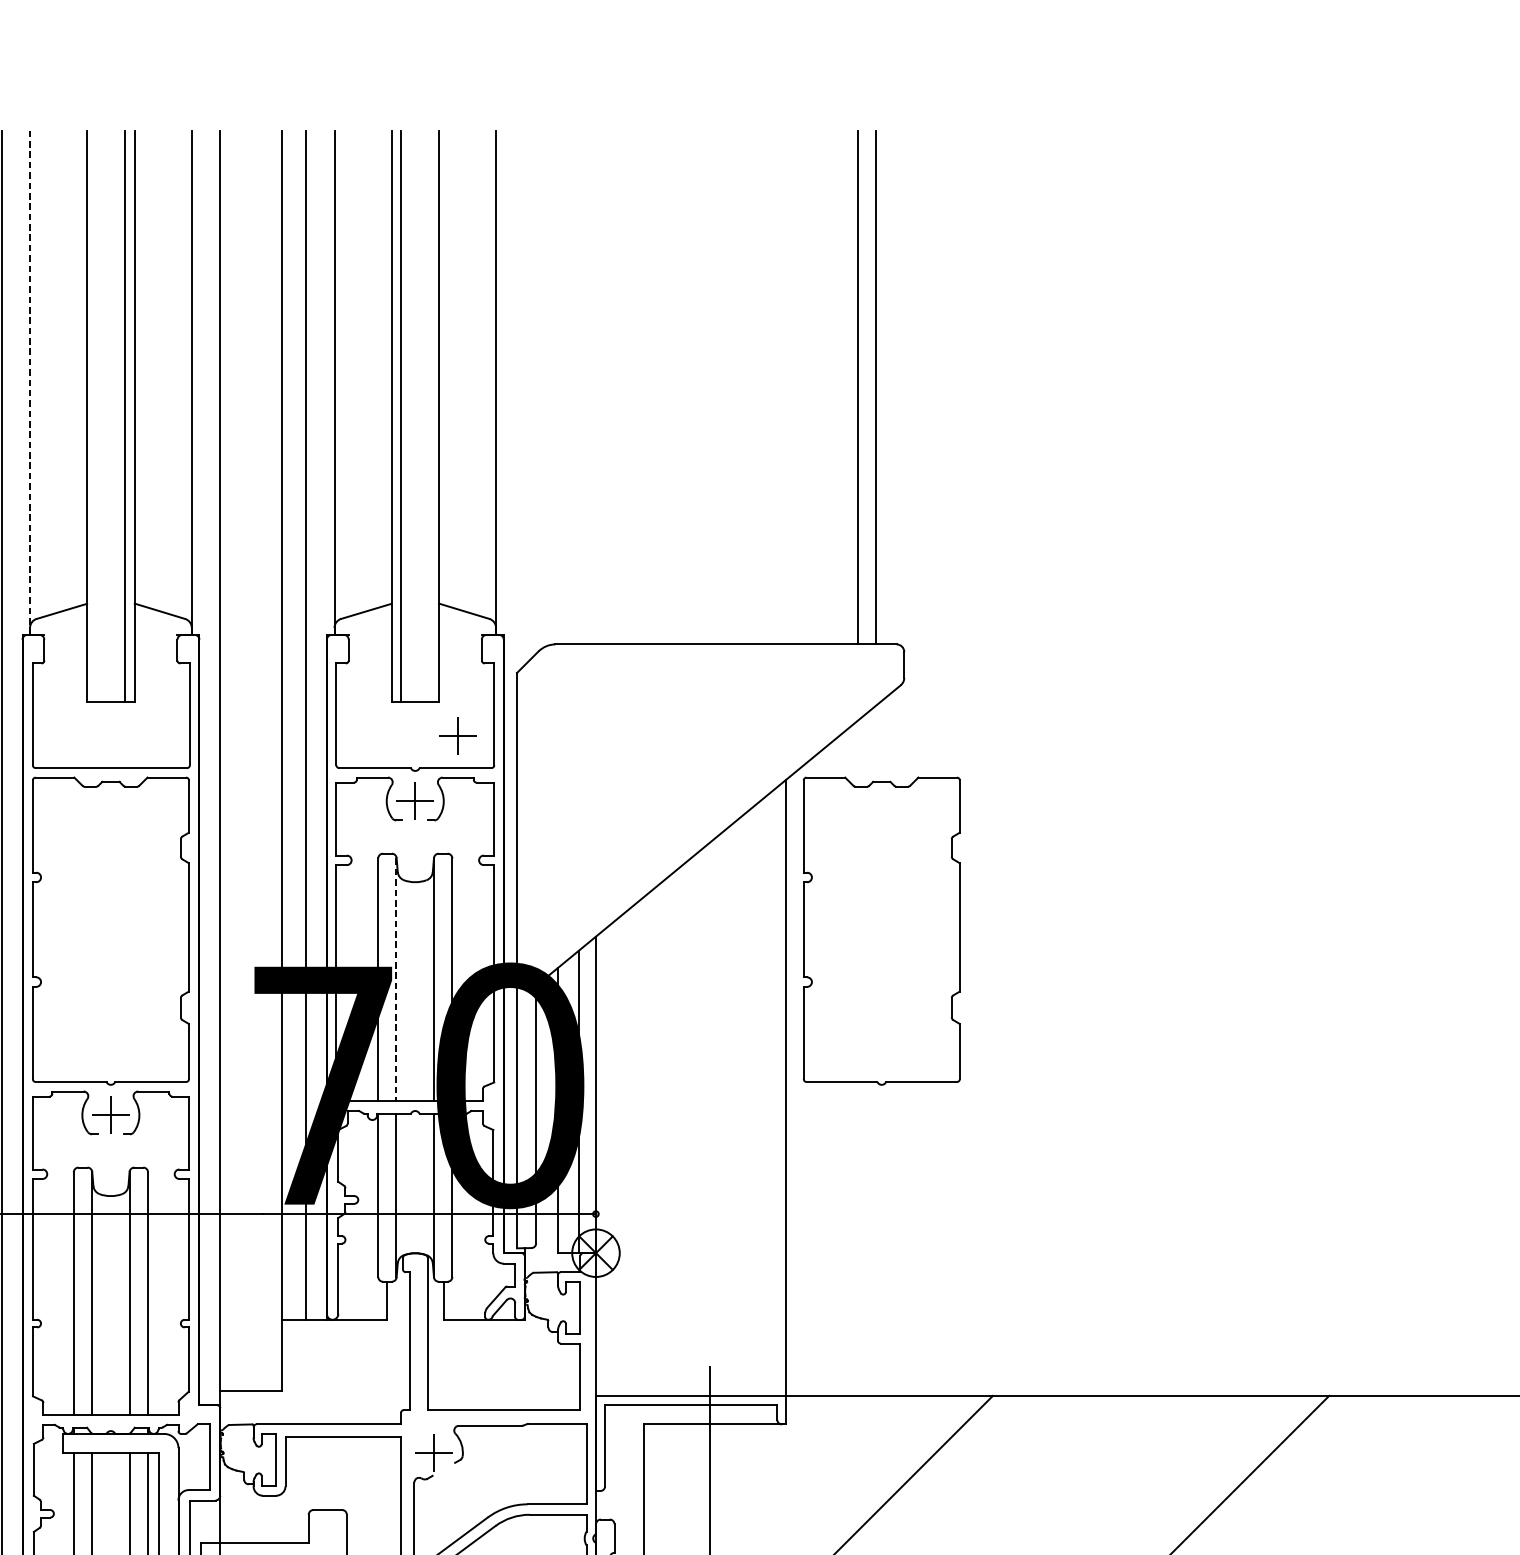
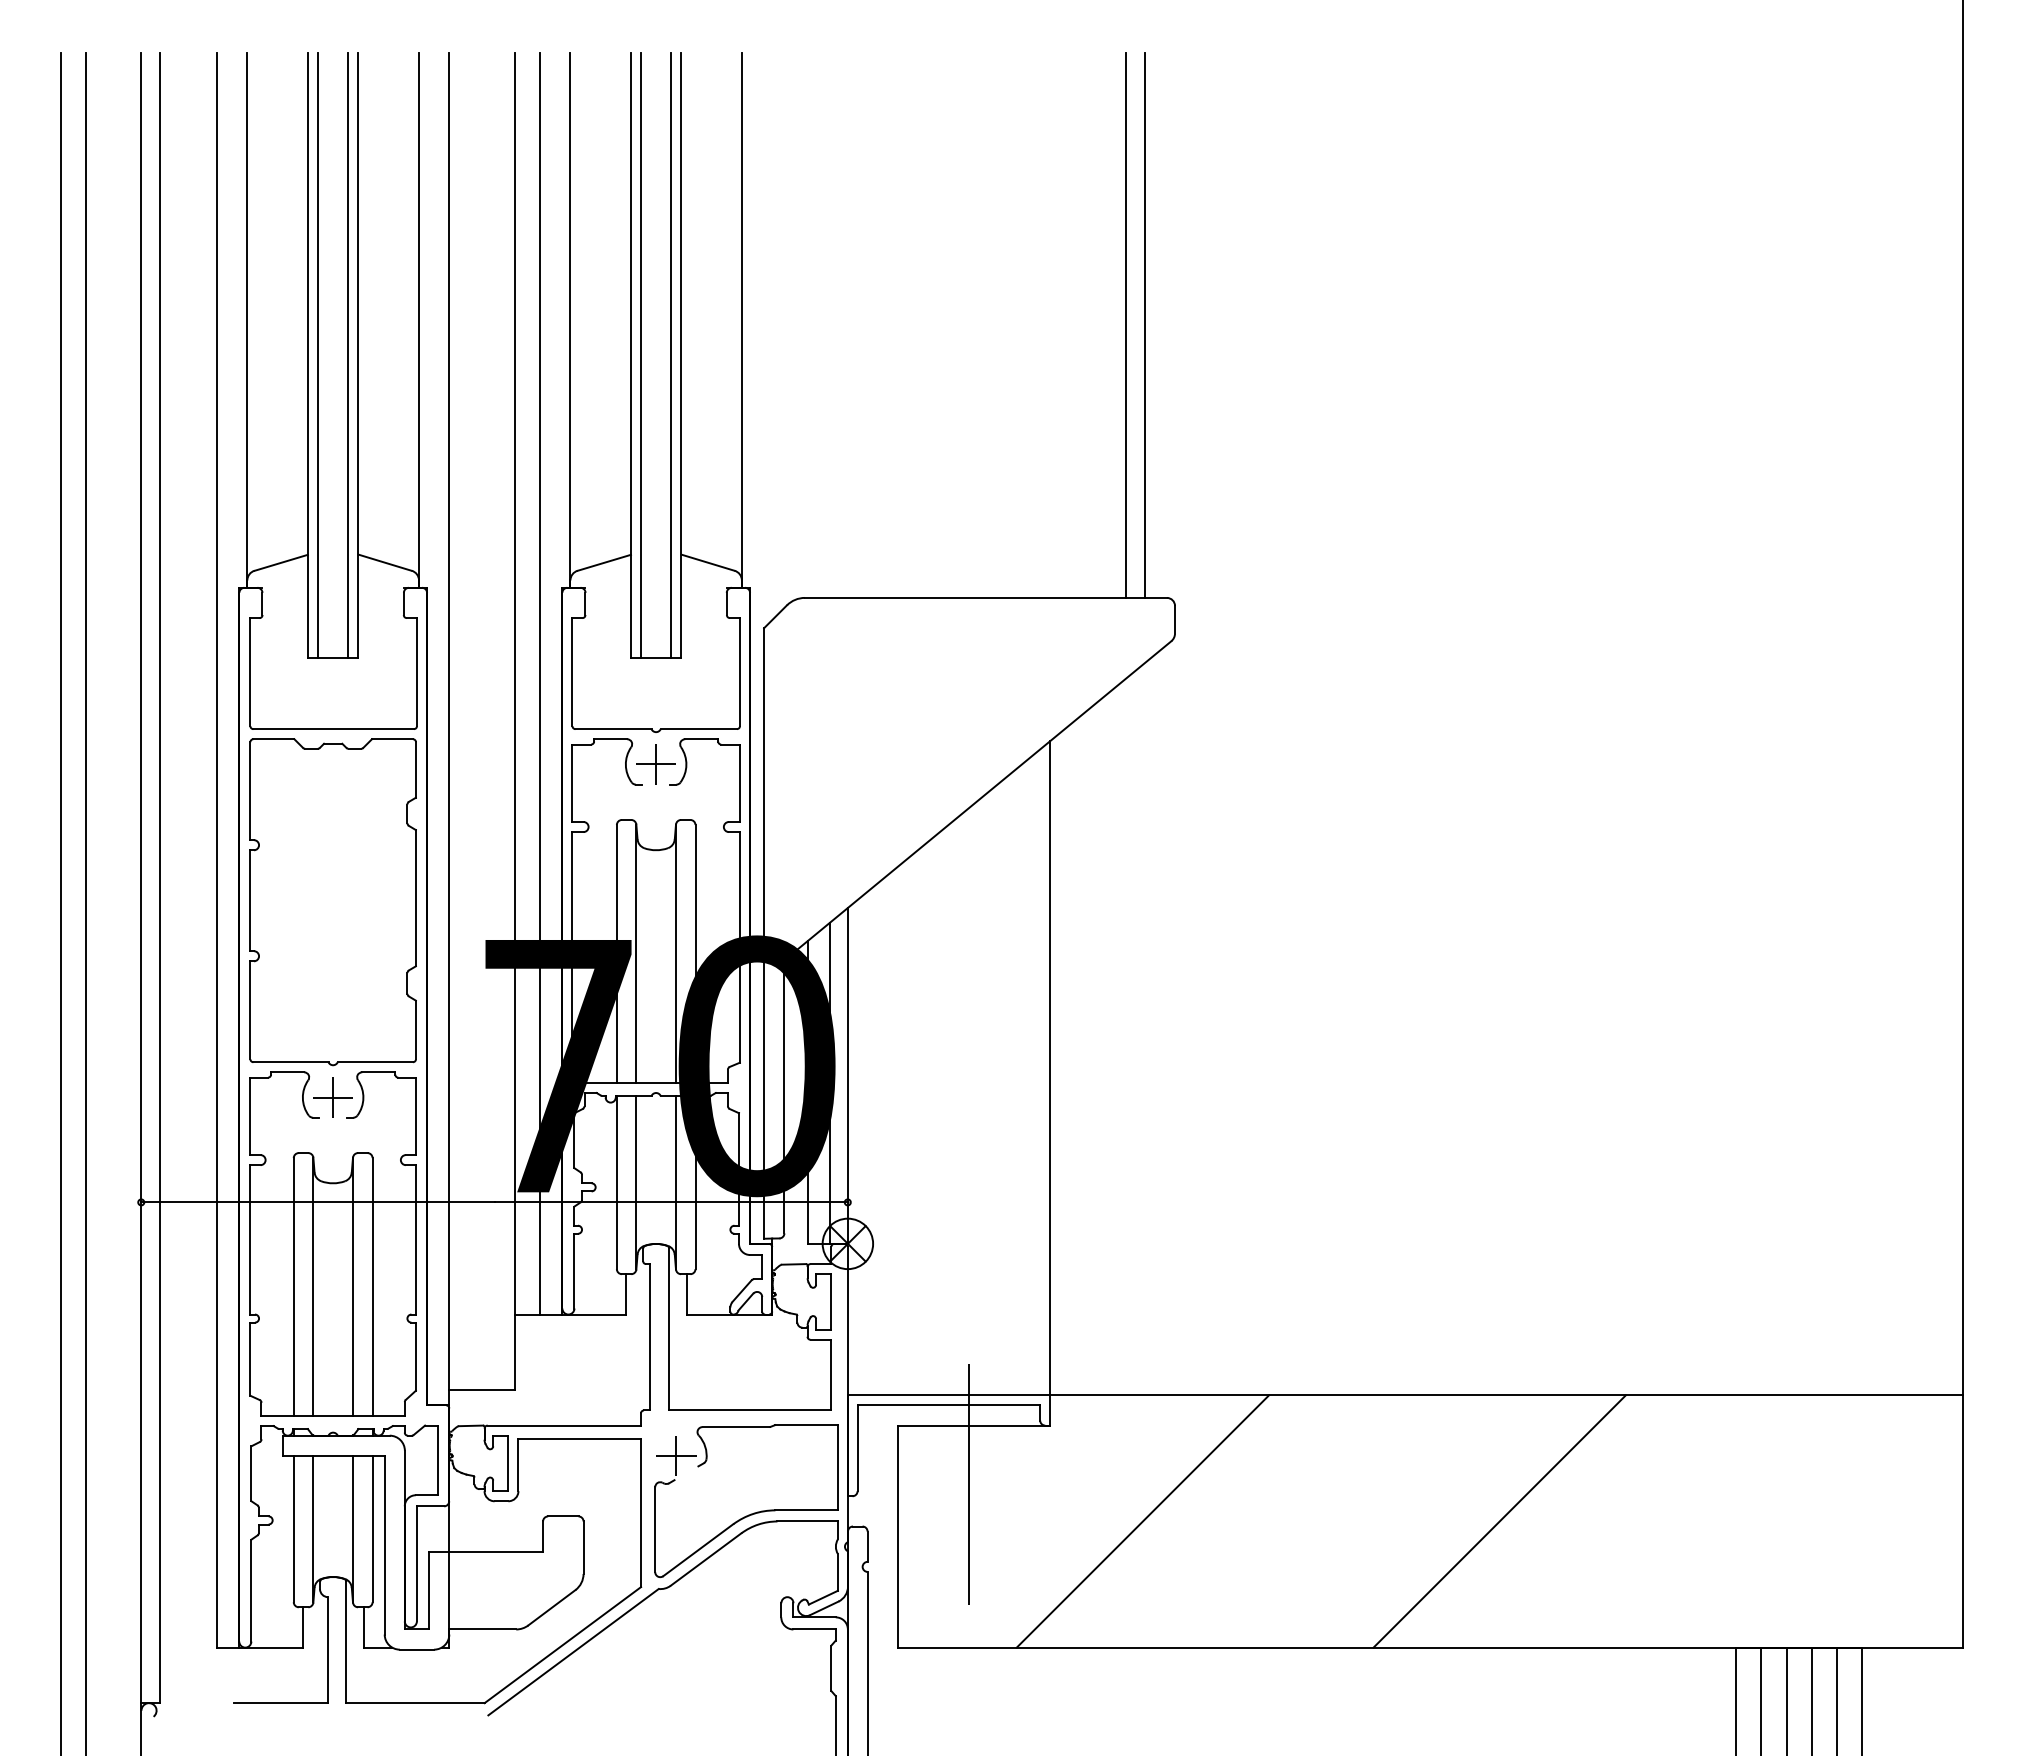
line: (30, 382) -> (247, 319), dashed -> solid
line: (97, 415) -> (318, 355), added
line: (429, 415) -> (671, 355), added
part: (457, 736) -> (700, 695), removed
part: (881, 931) -> (1150, 902), removed
line: (395, 979) -> (635, 953), dashed -> solid

